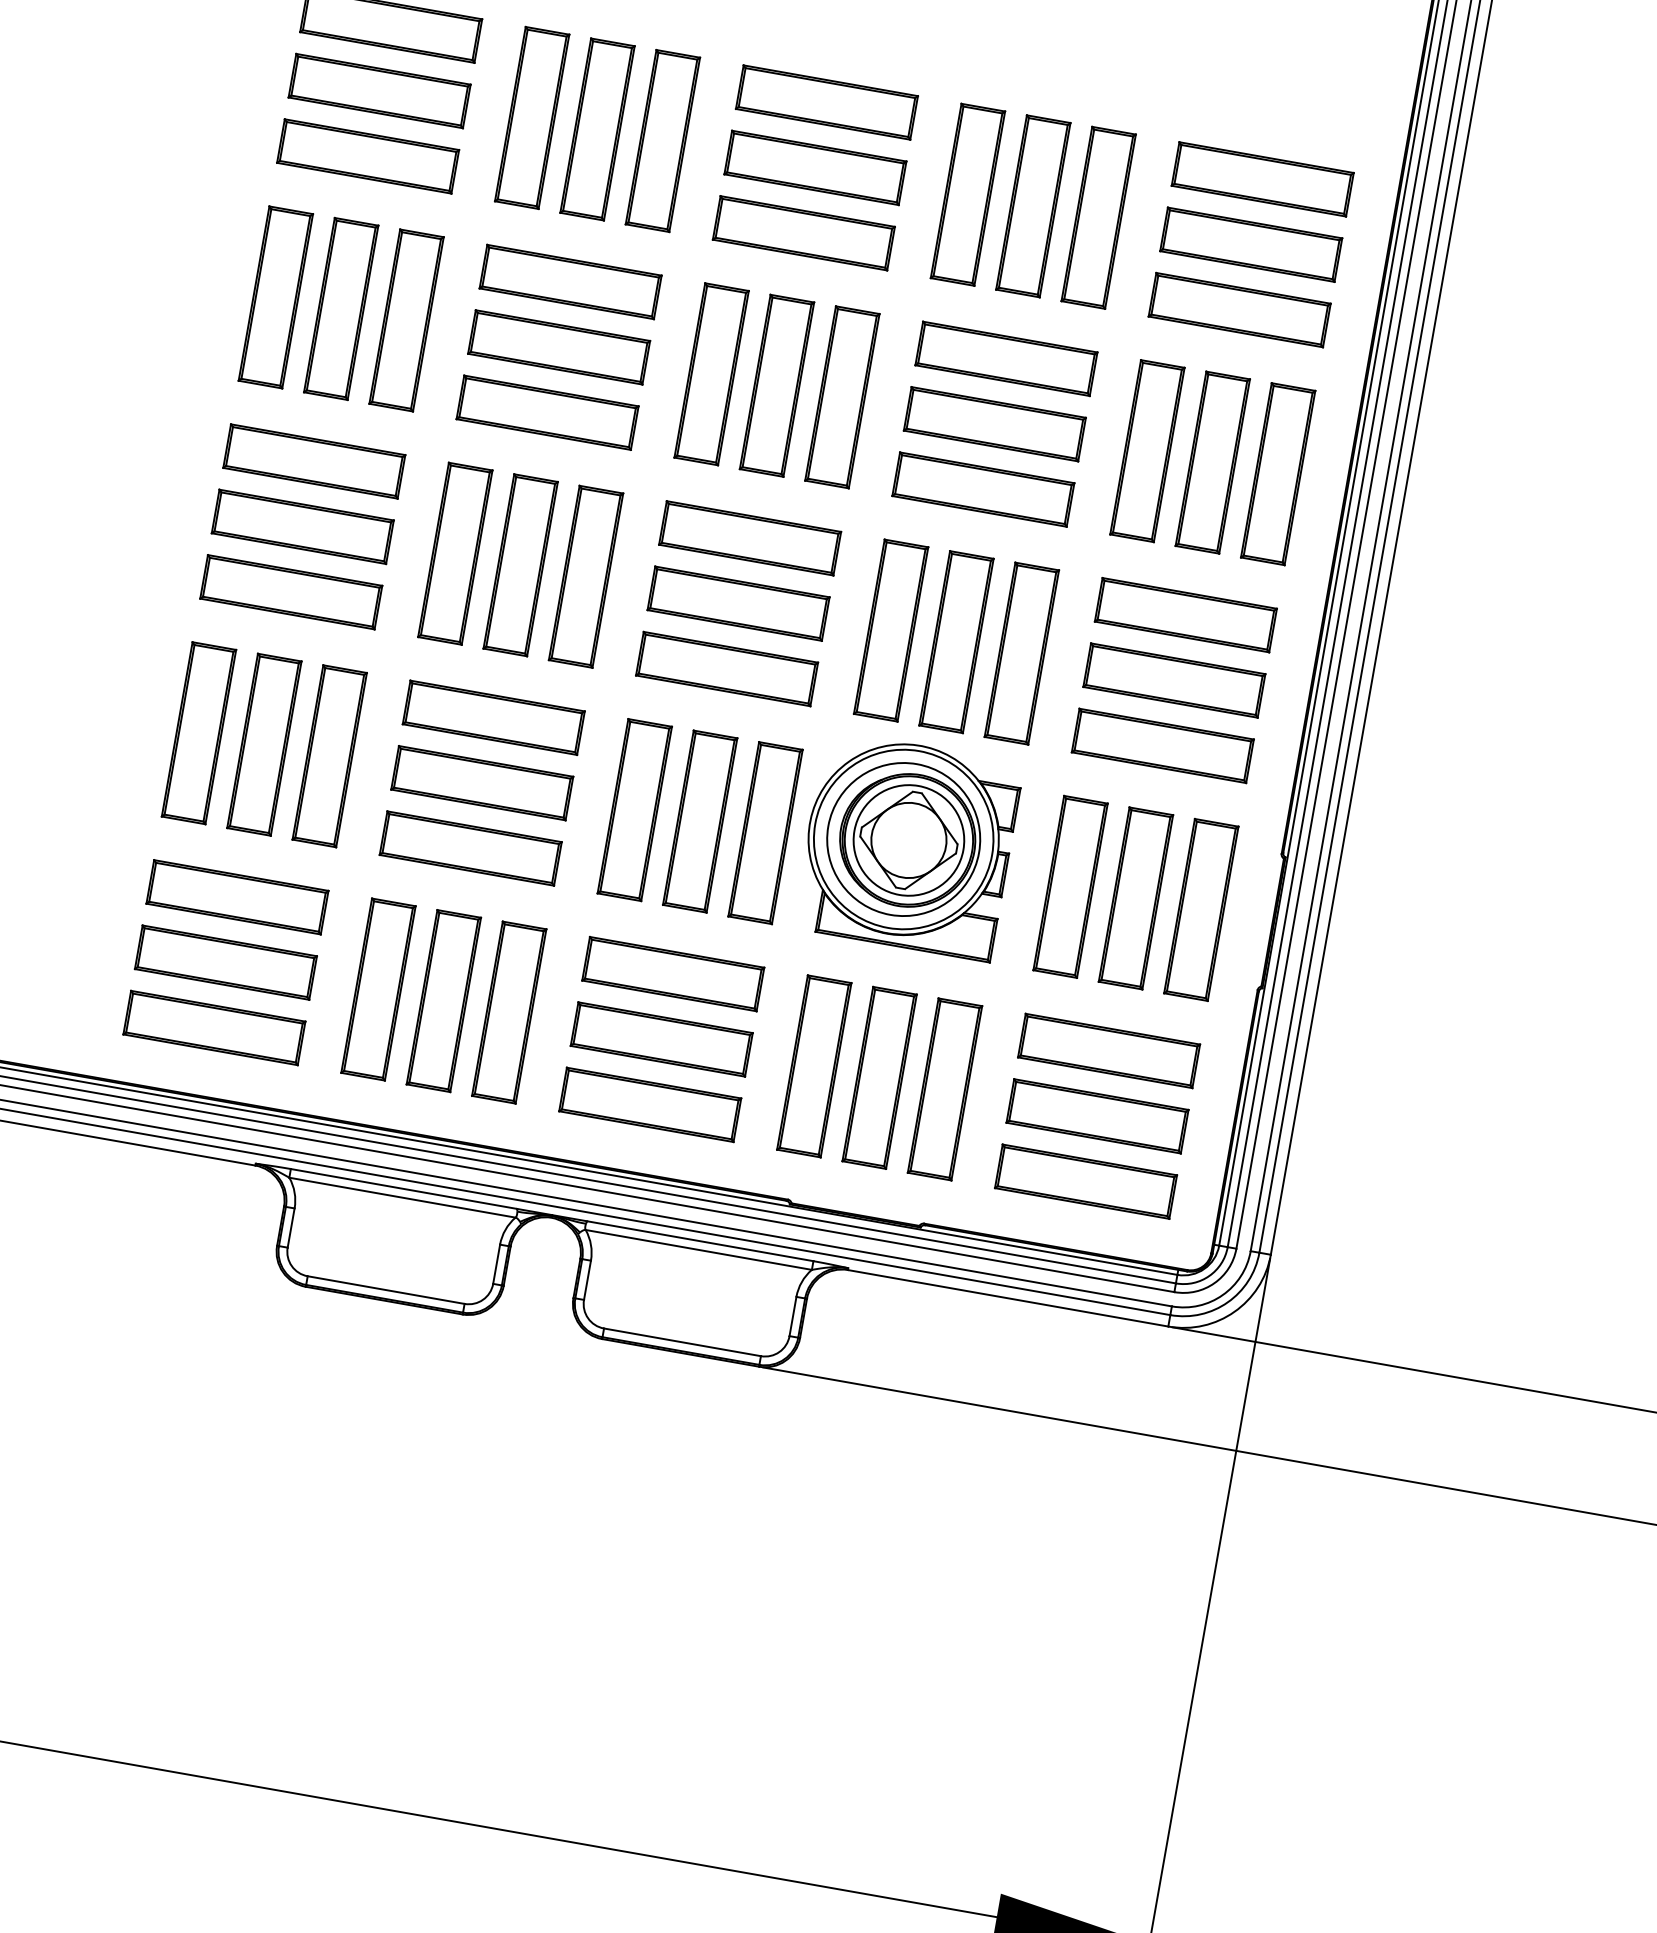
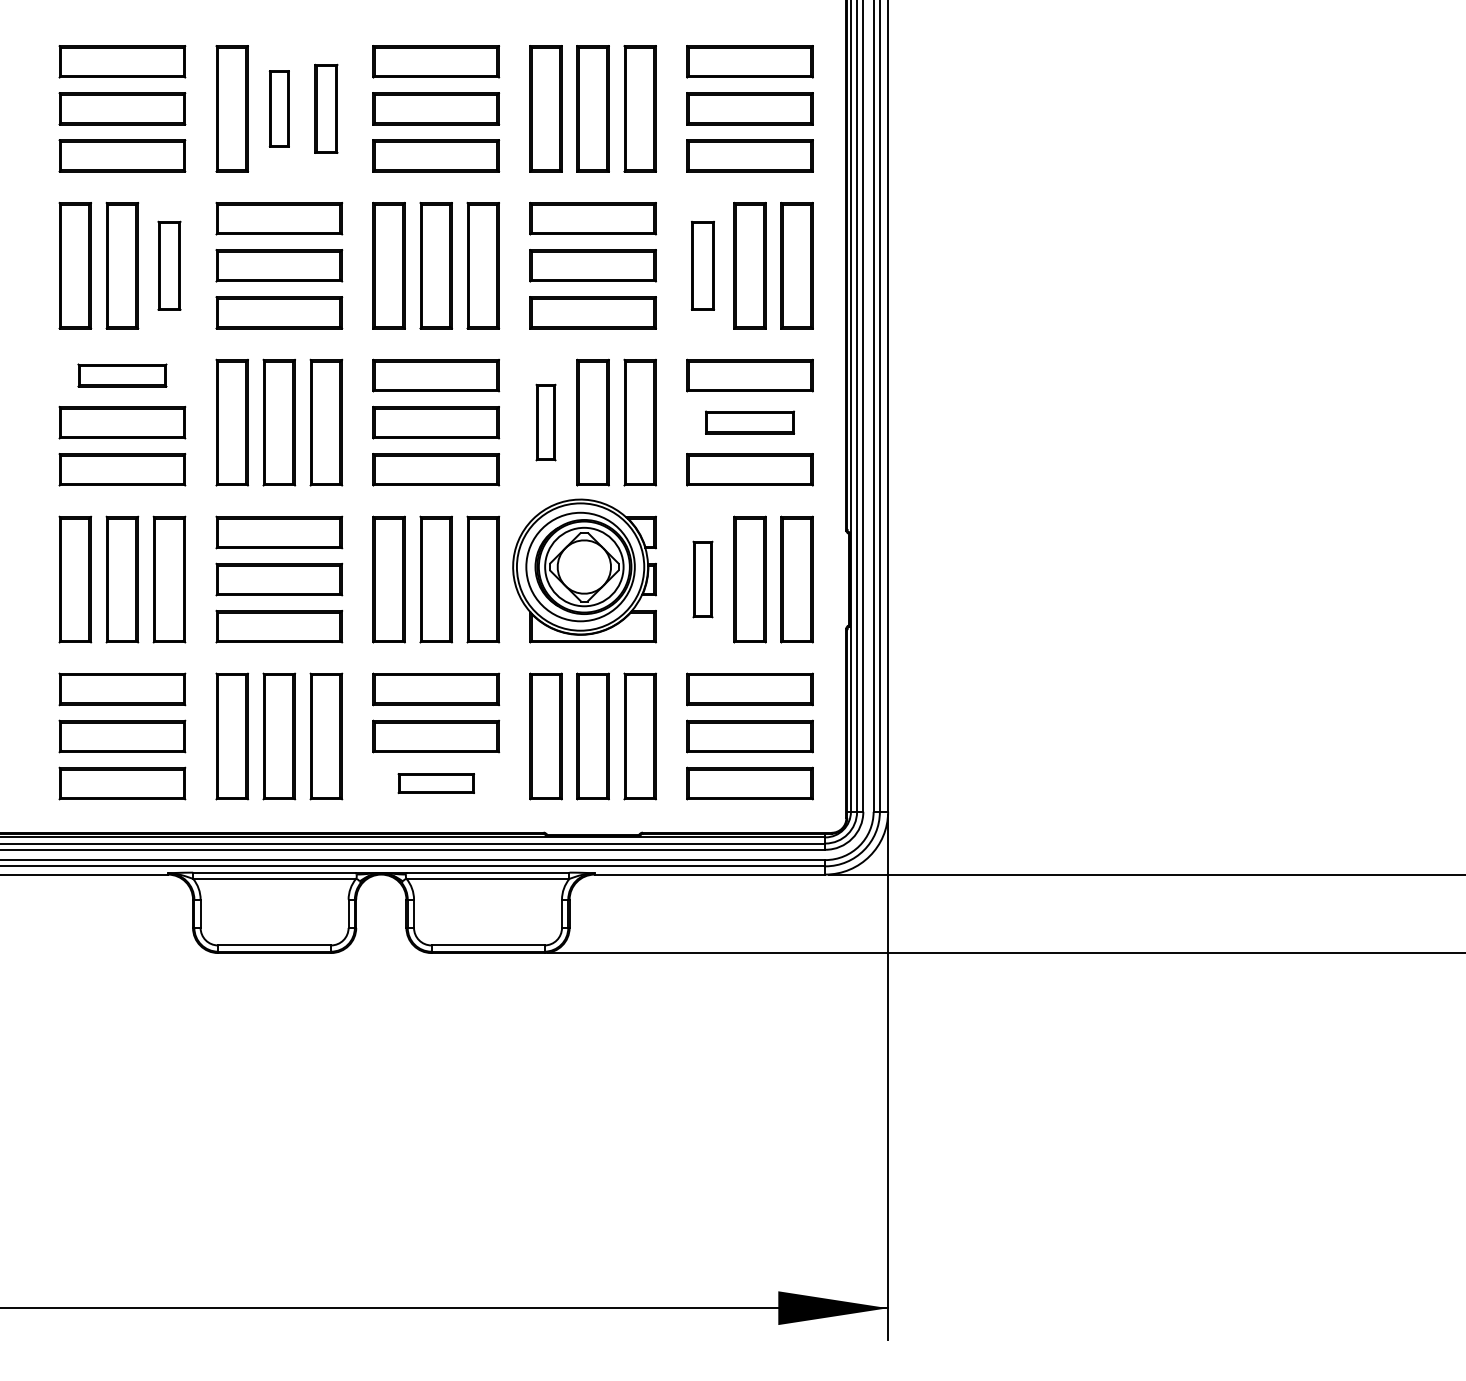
part: (597, 129) -> (279, 108), size x0.6
part: (663, 140) -> (326, 108), size x0.7
part: (406, 320) -> (169, 265), size x0.7
part: (1146, 450) -> (702, 265), size x0.7
part: (314, 461) -> (122, 375), size x0.7
part: (890, 630) -> (545, 422), size x0.6
part: (1173, 680) -> (749, 422), size x0.7
part: (1069, 886) -> (702, 579), size x0.6
part: (650, 1104) -> (436, 783), size x0.6

